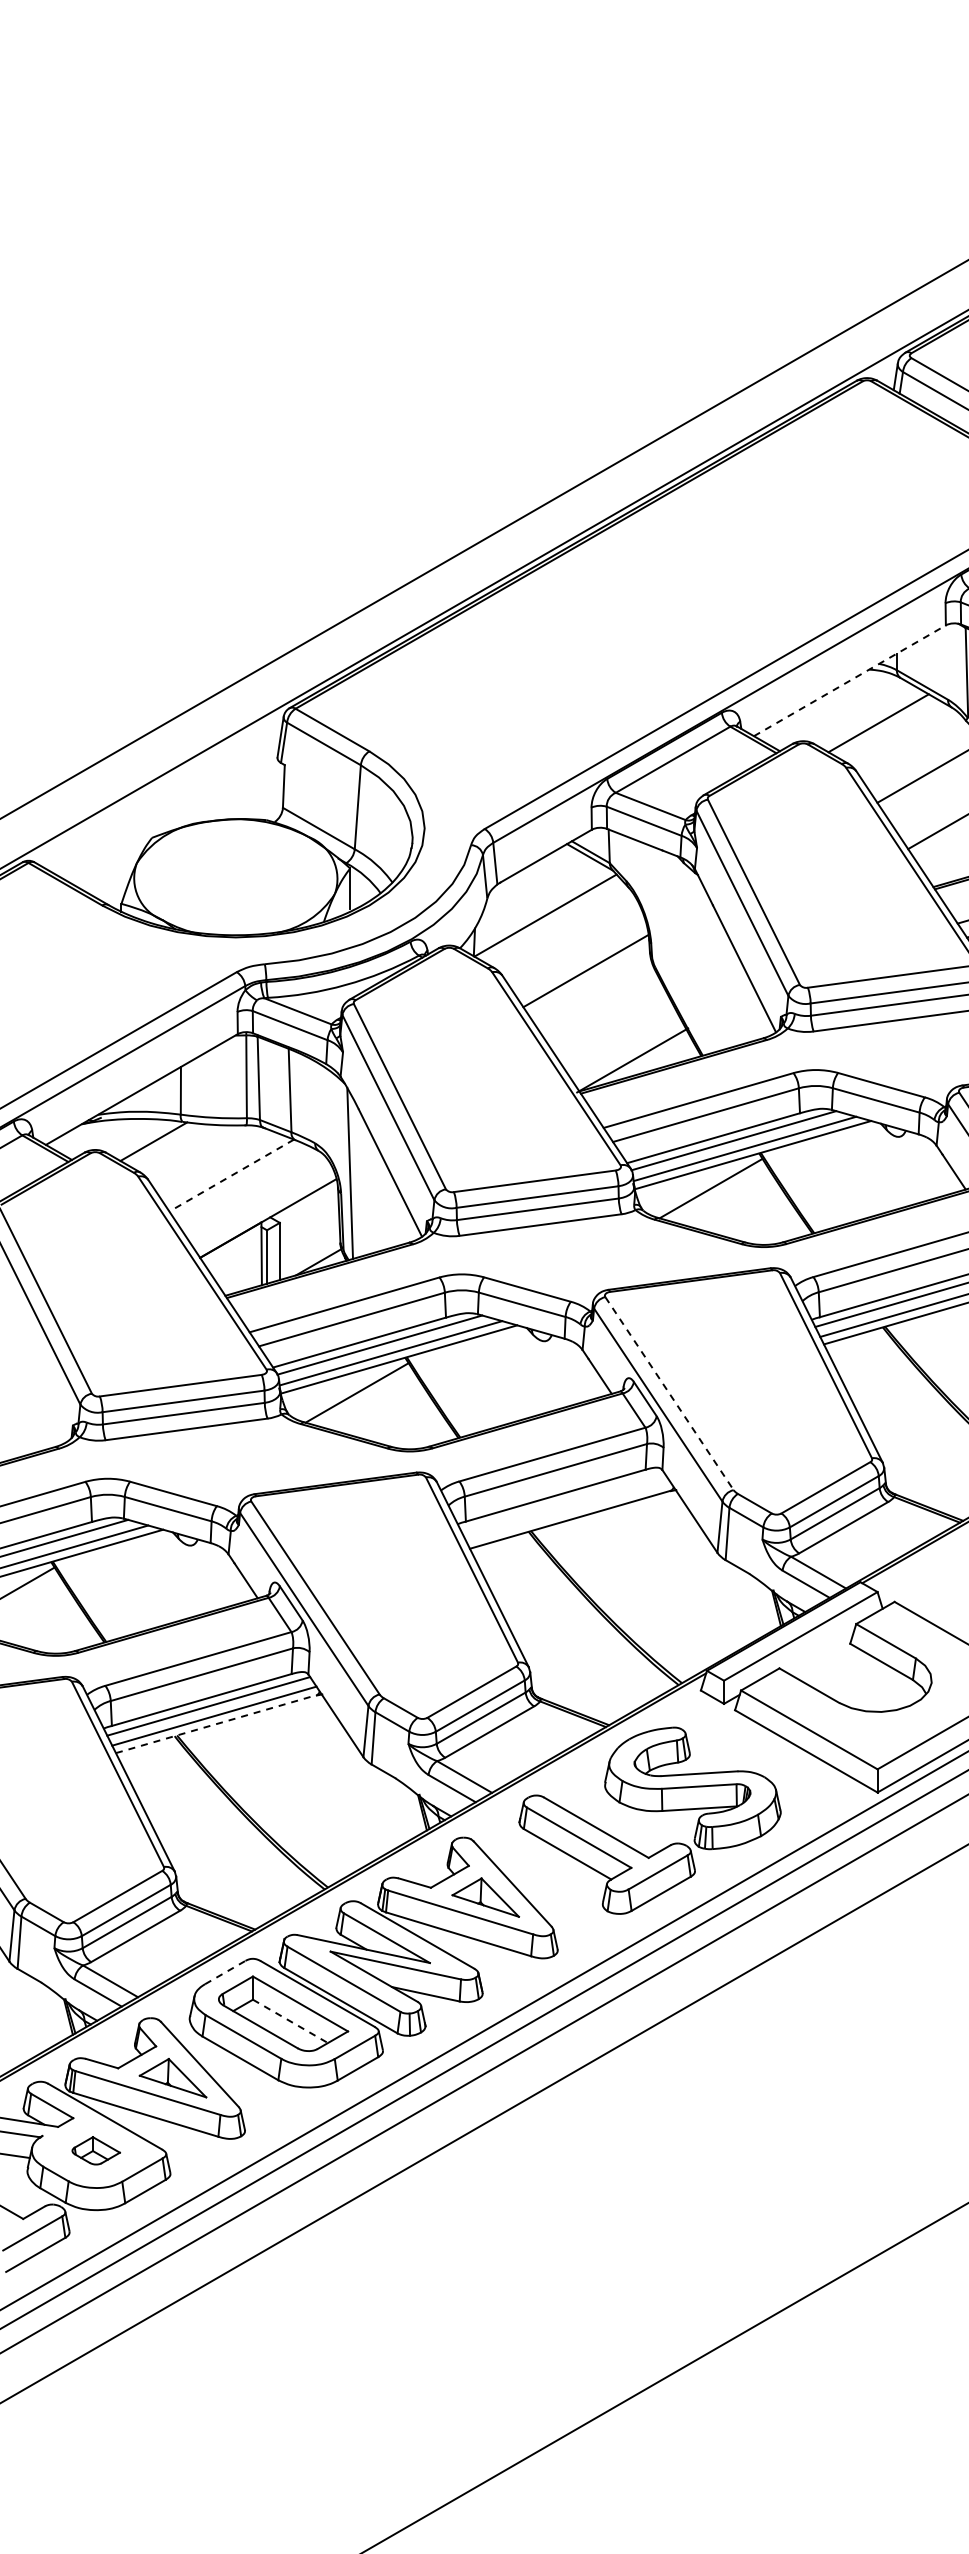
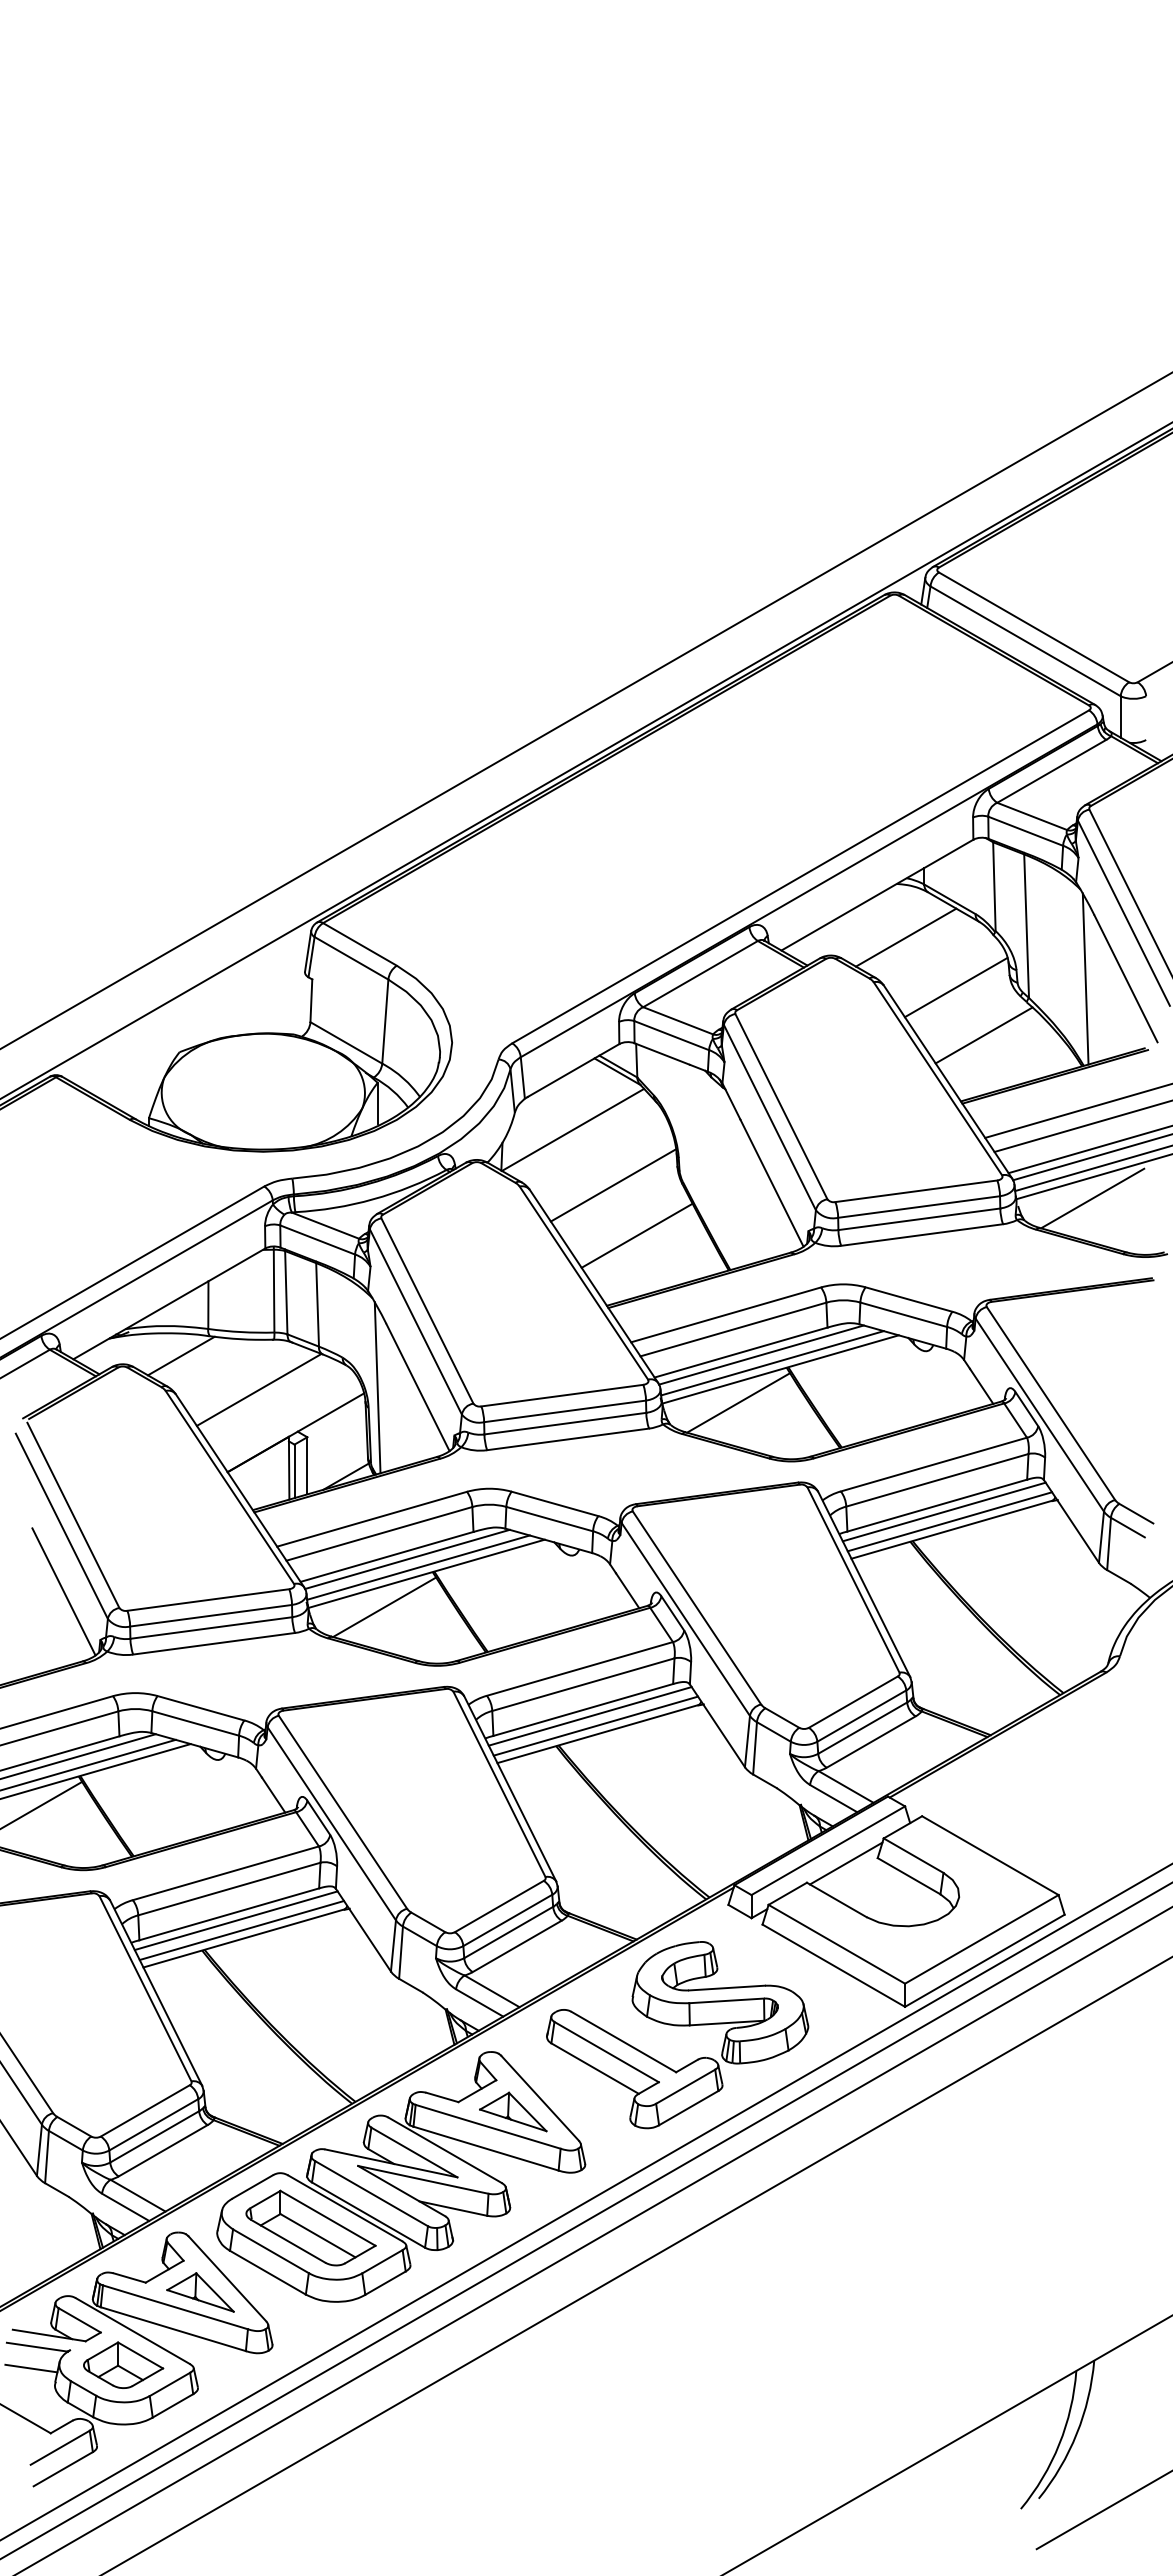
line: (850, 681) -> (877, 895), dashed -> solid
line: (632, 1060) -> (636, 1235), moved
line: (232, 1175) -> (259, 1389), dashed -> solid
line: (36, 1377) -> (63, 1591), added
line: (670, 1393) -> (697, 1607), dashed -> solid
line: (562, 1502) -> (589, 1716), added
line: (568, 1511) -> (595, 1725), added
line: (818, 1649) -> (845, 1863), added
line: (216, 1724) -> (243, 1938), dashed -> solid
line: (226, 1972) -> (253, 2186), dashed -> solid
line: (291, 2021) -> (318, 2235), dashed -> solid
part: (96, 2150) -> (123, 2364), size x1.67

